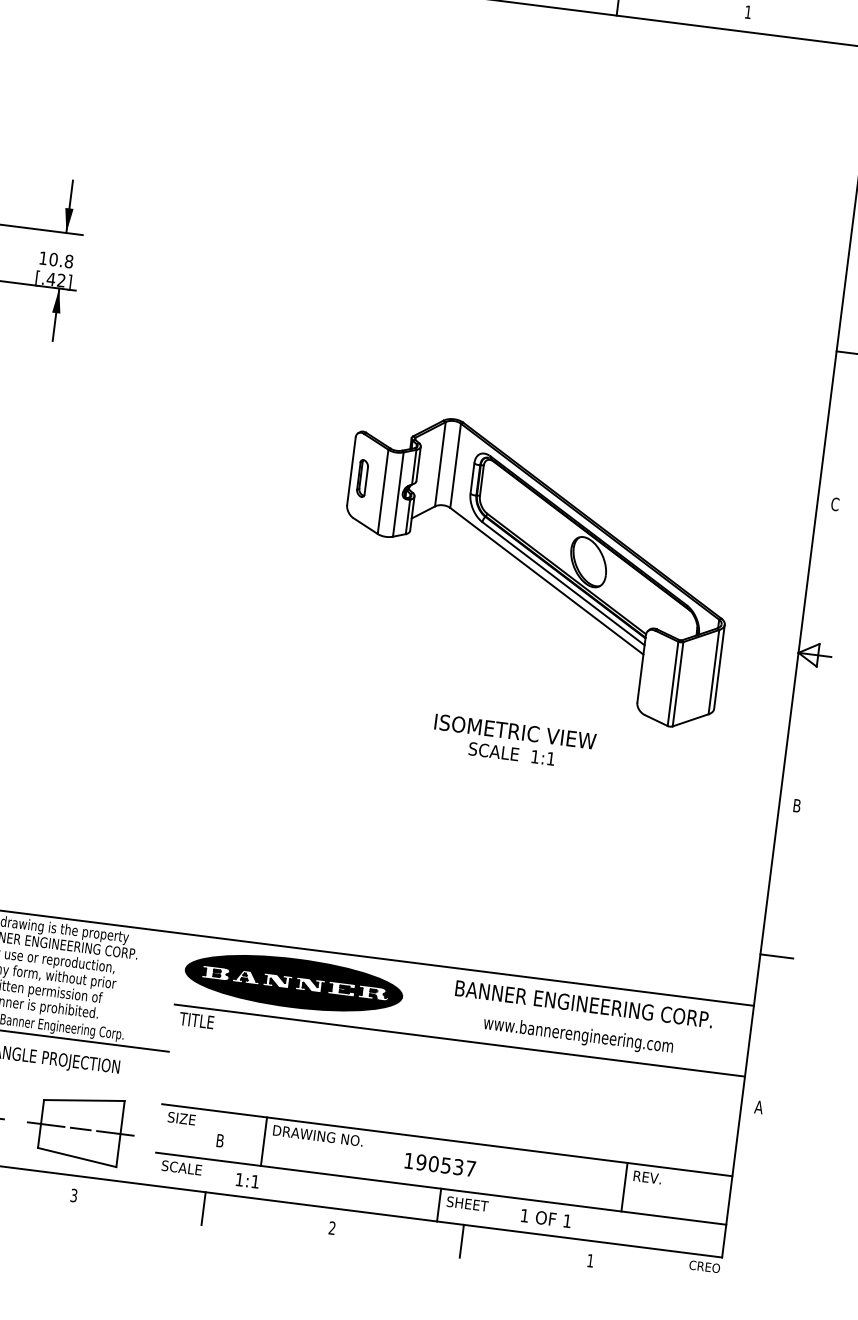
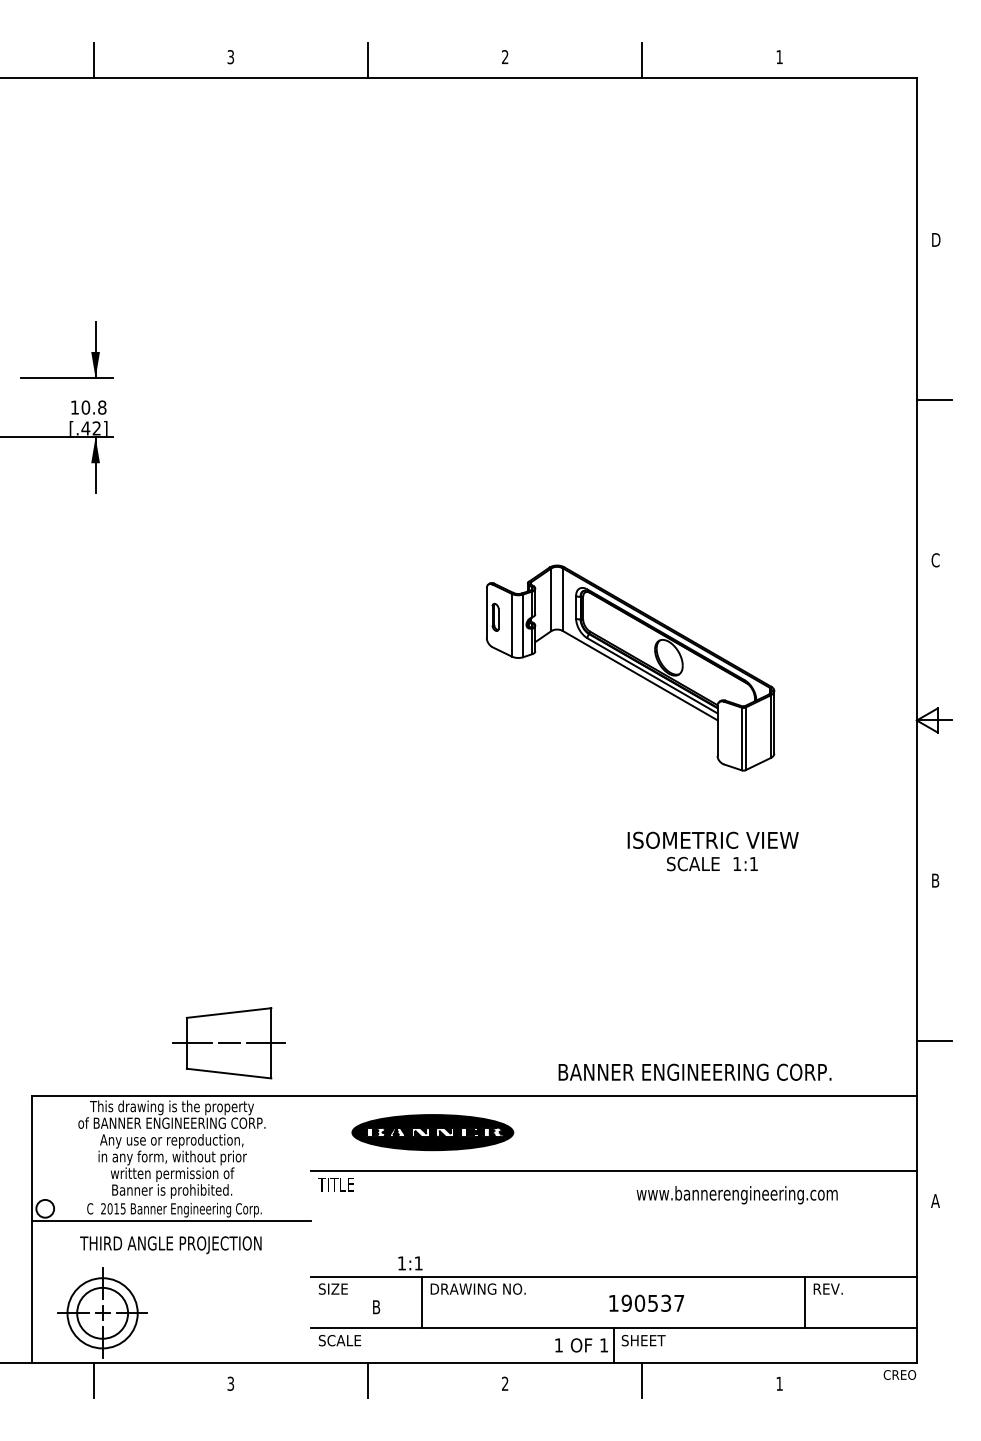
part: (535, 568) -> (630, 667), size x0.7
text: (513, 742) -> (712, 851), moved
part: (293, 983) -> (432, 1132), size x0.7
text: (583, 1003) -> (694, 1071), moved
text: (577, 1036) -> (736, 1195), moved
part: (80, 1129) -> (228, 1043), moved
text: (440, 1164) -> (646, 1302), moved
text: (247, 1180) -> (410, 1263), moved
text: (546, 1218) -> (581, 1345), moved

